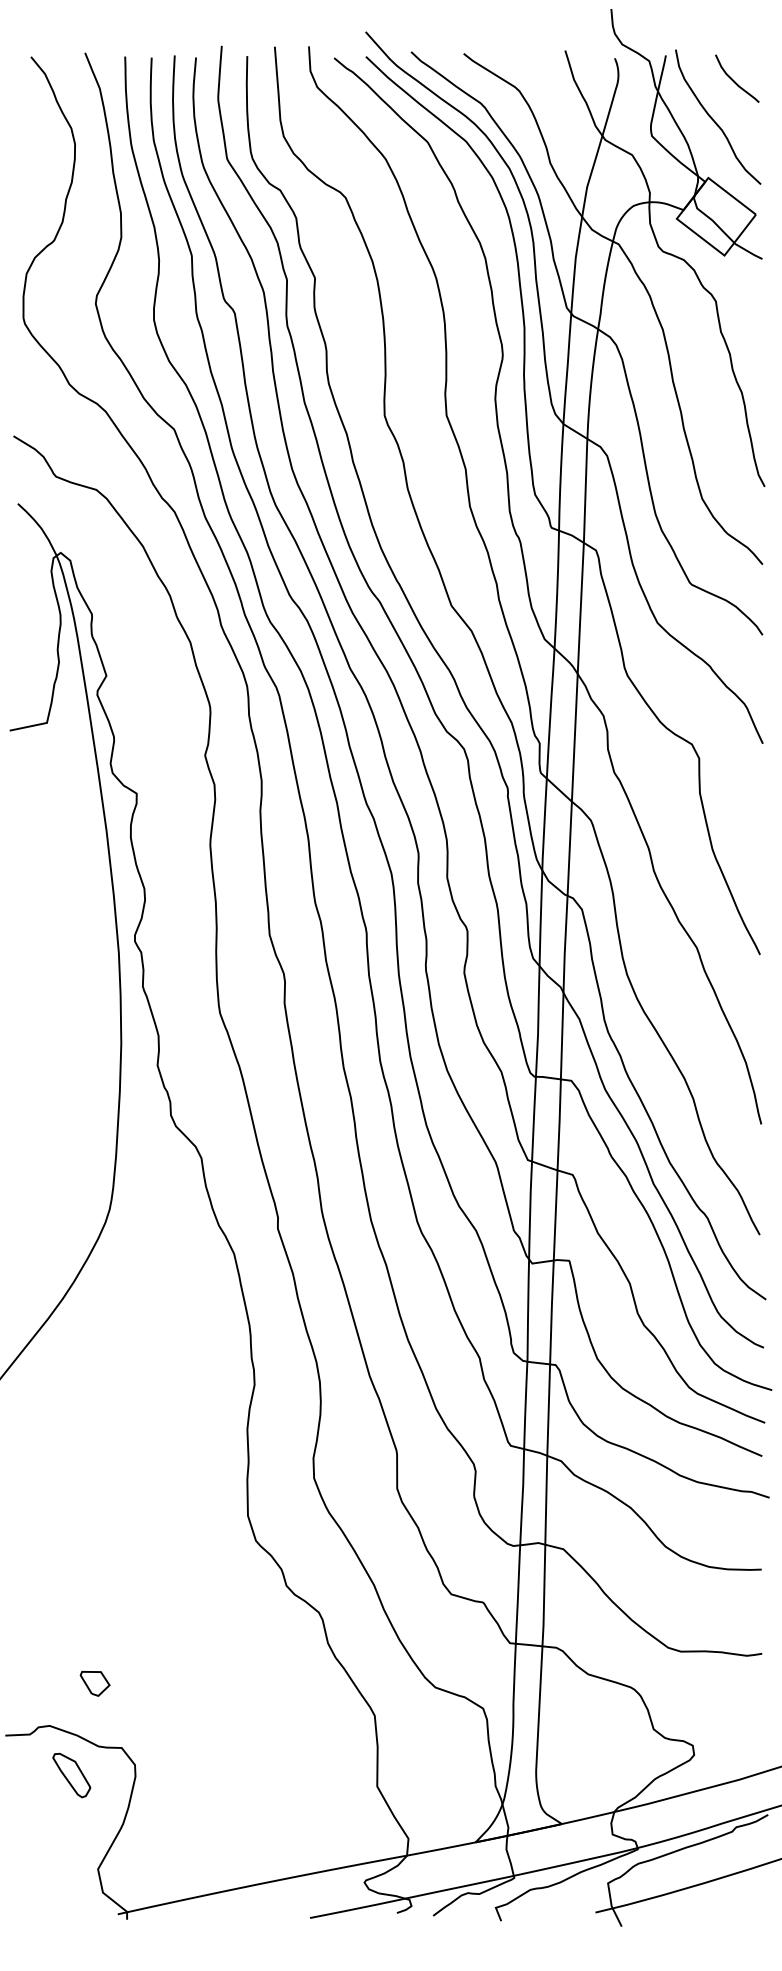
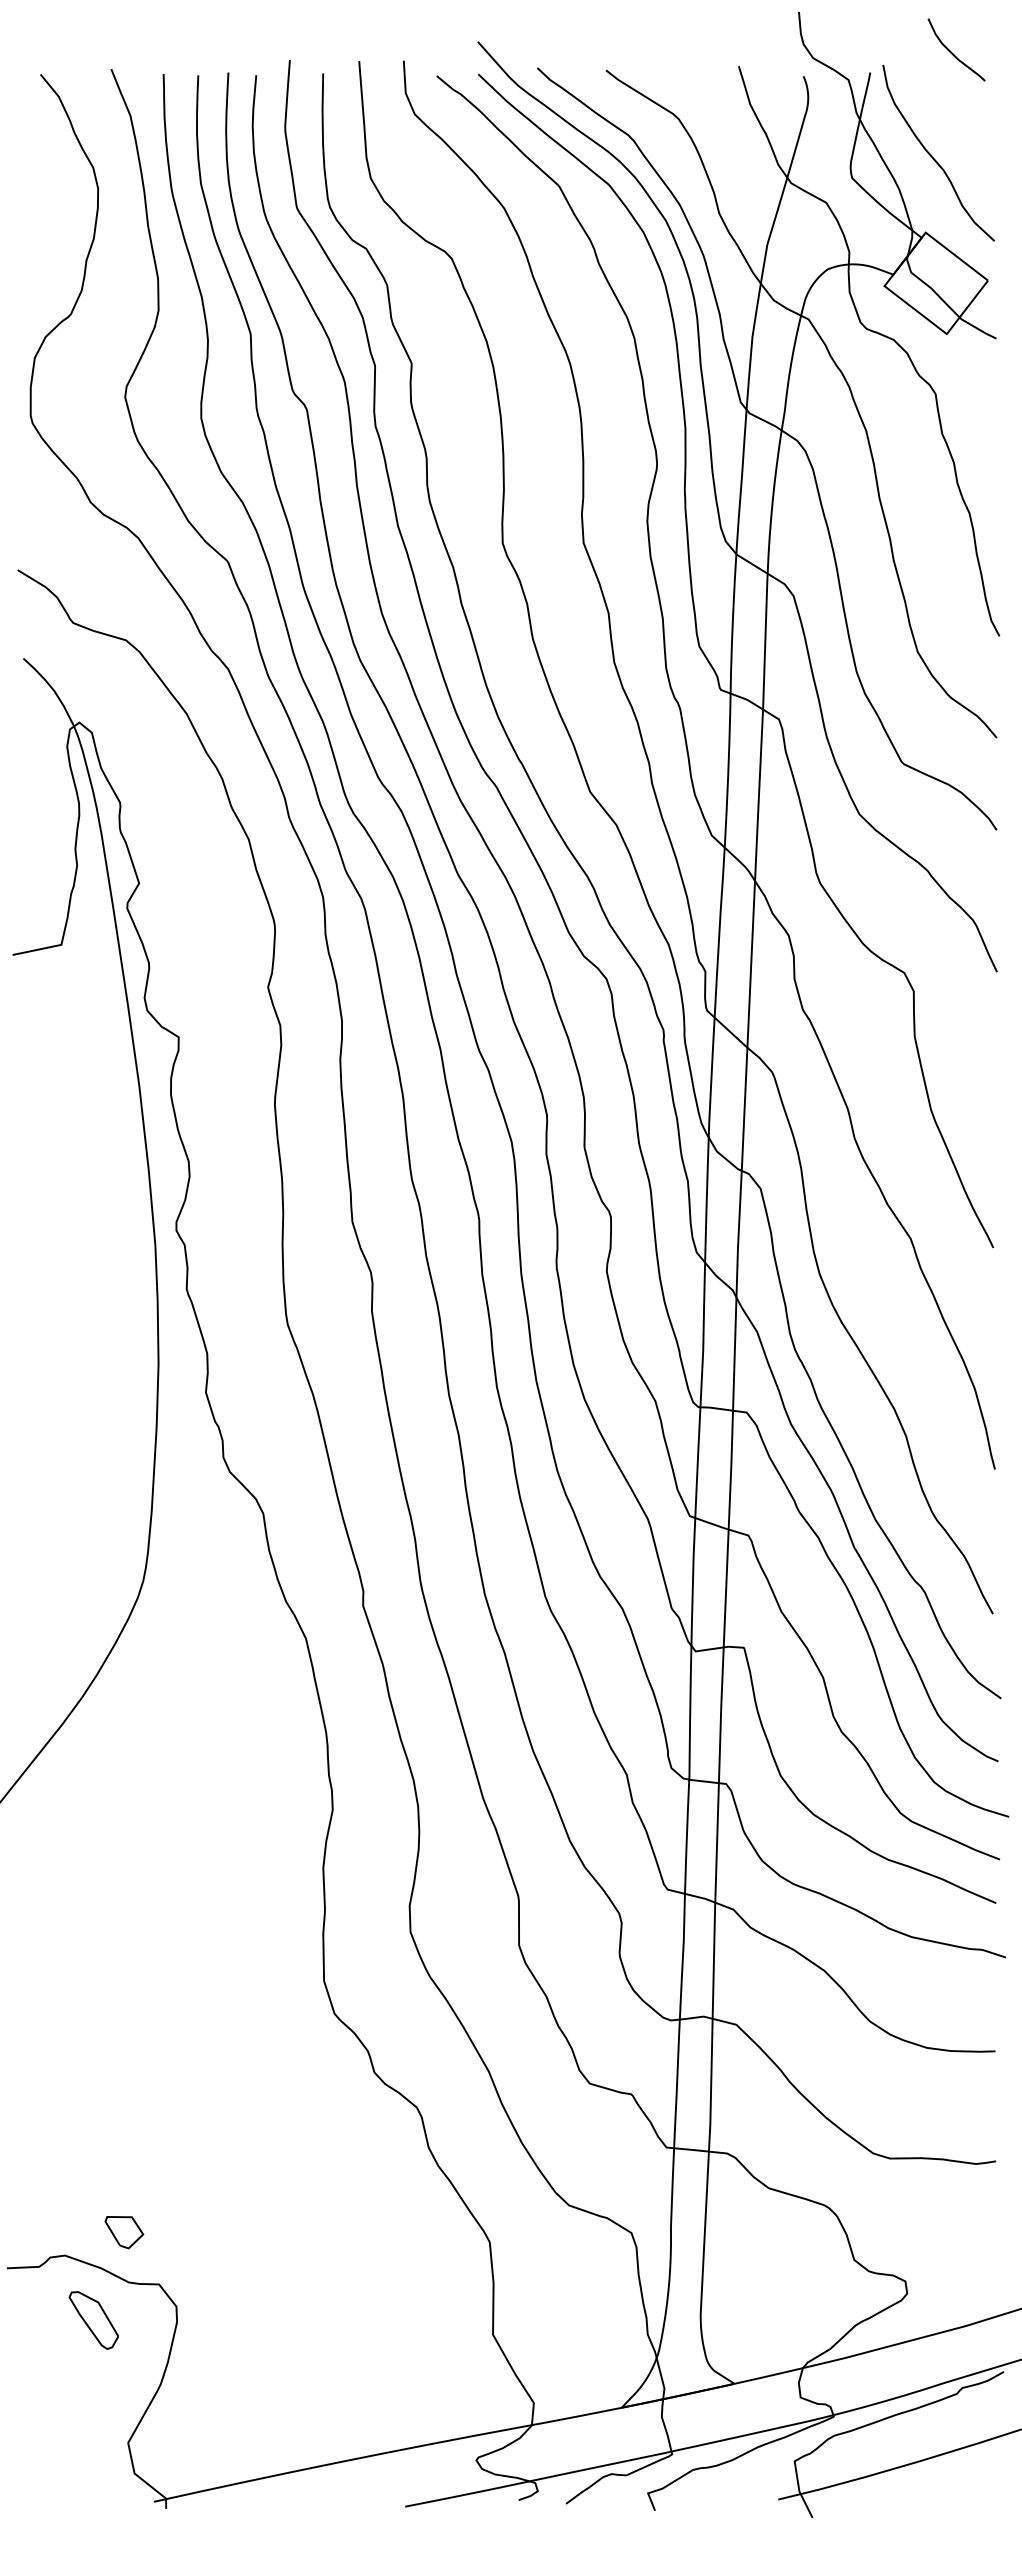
curve: (734, 80) -> (952, 52), moved
part: (95, 1683) -> (124, 2232), moved

